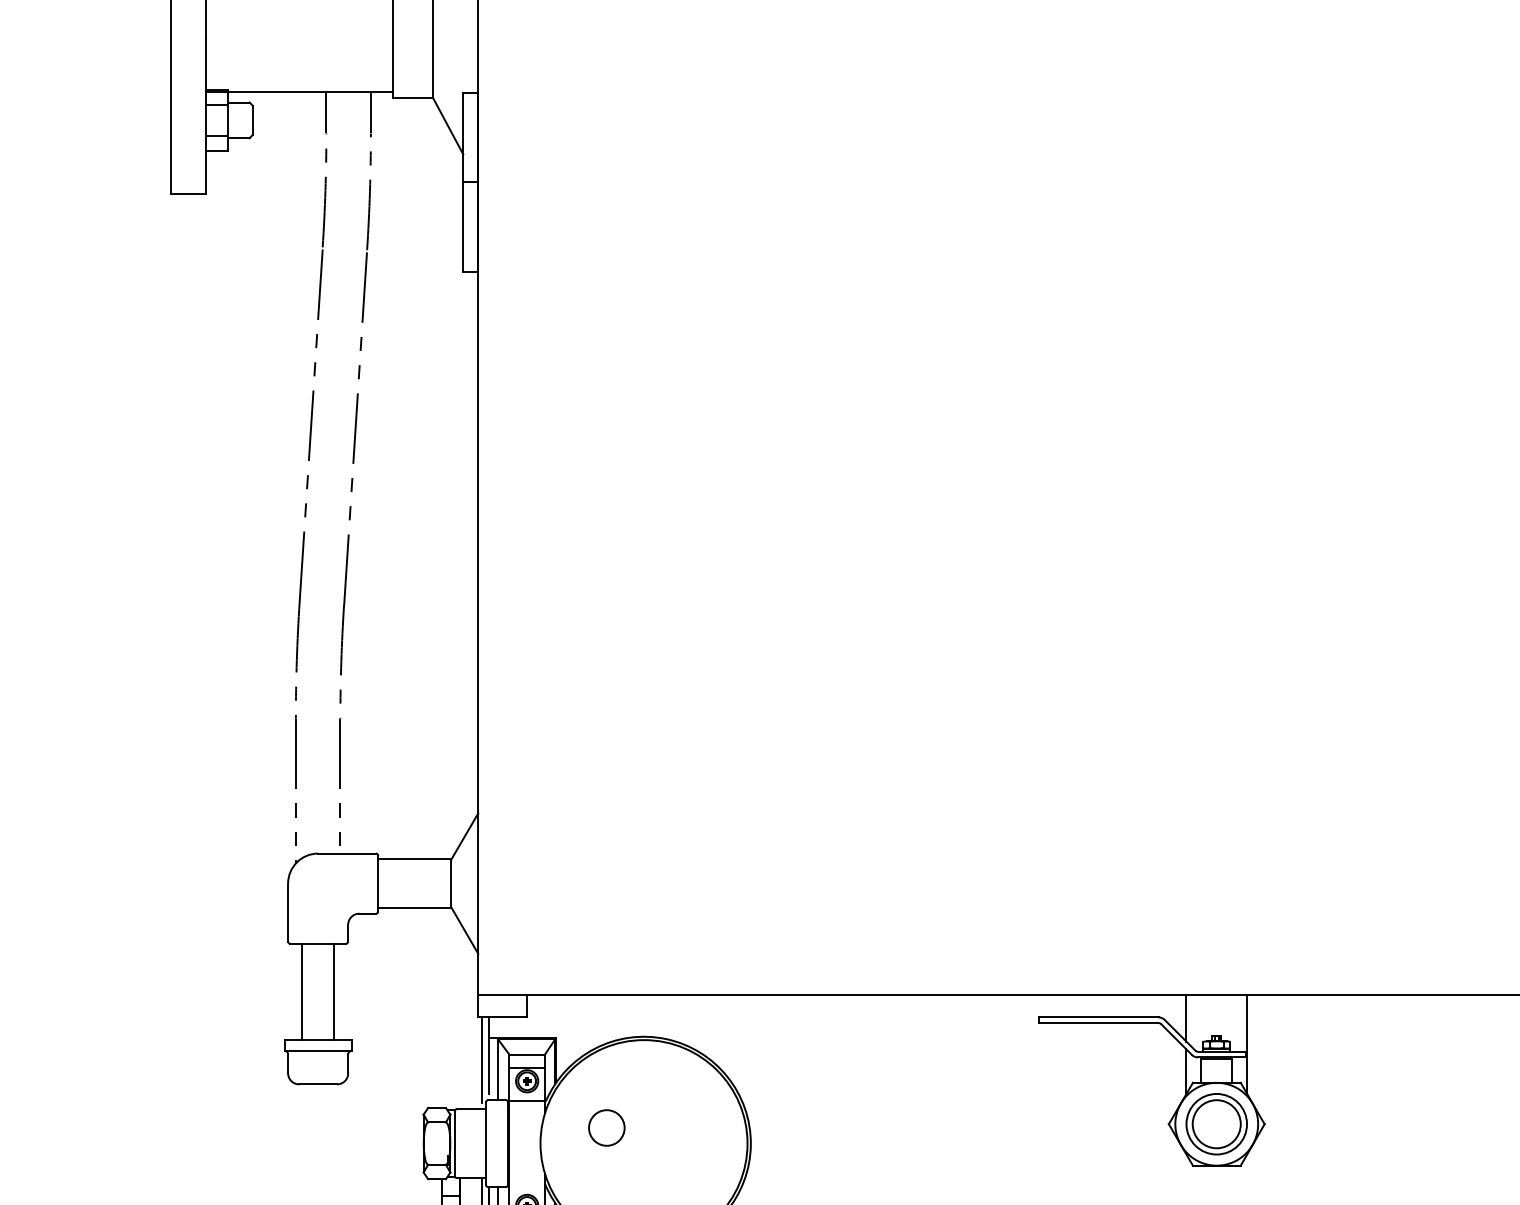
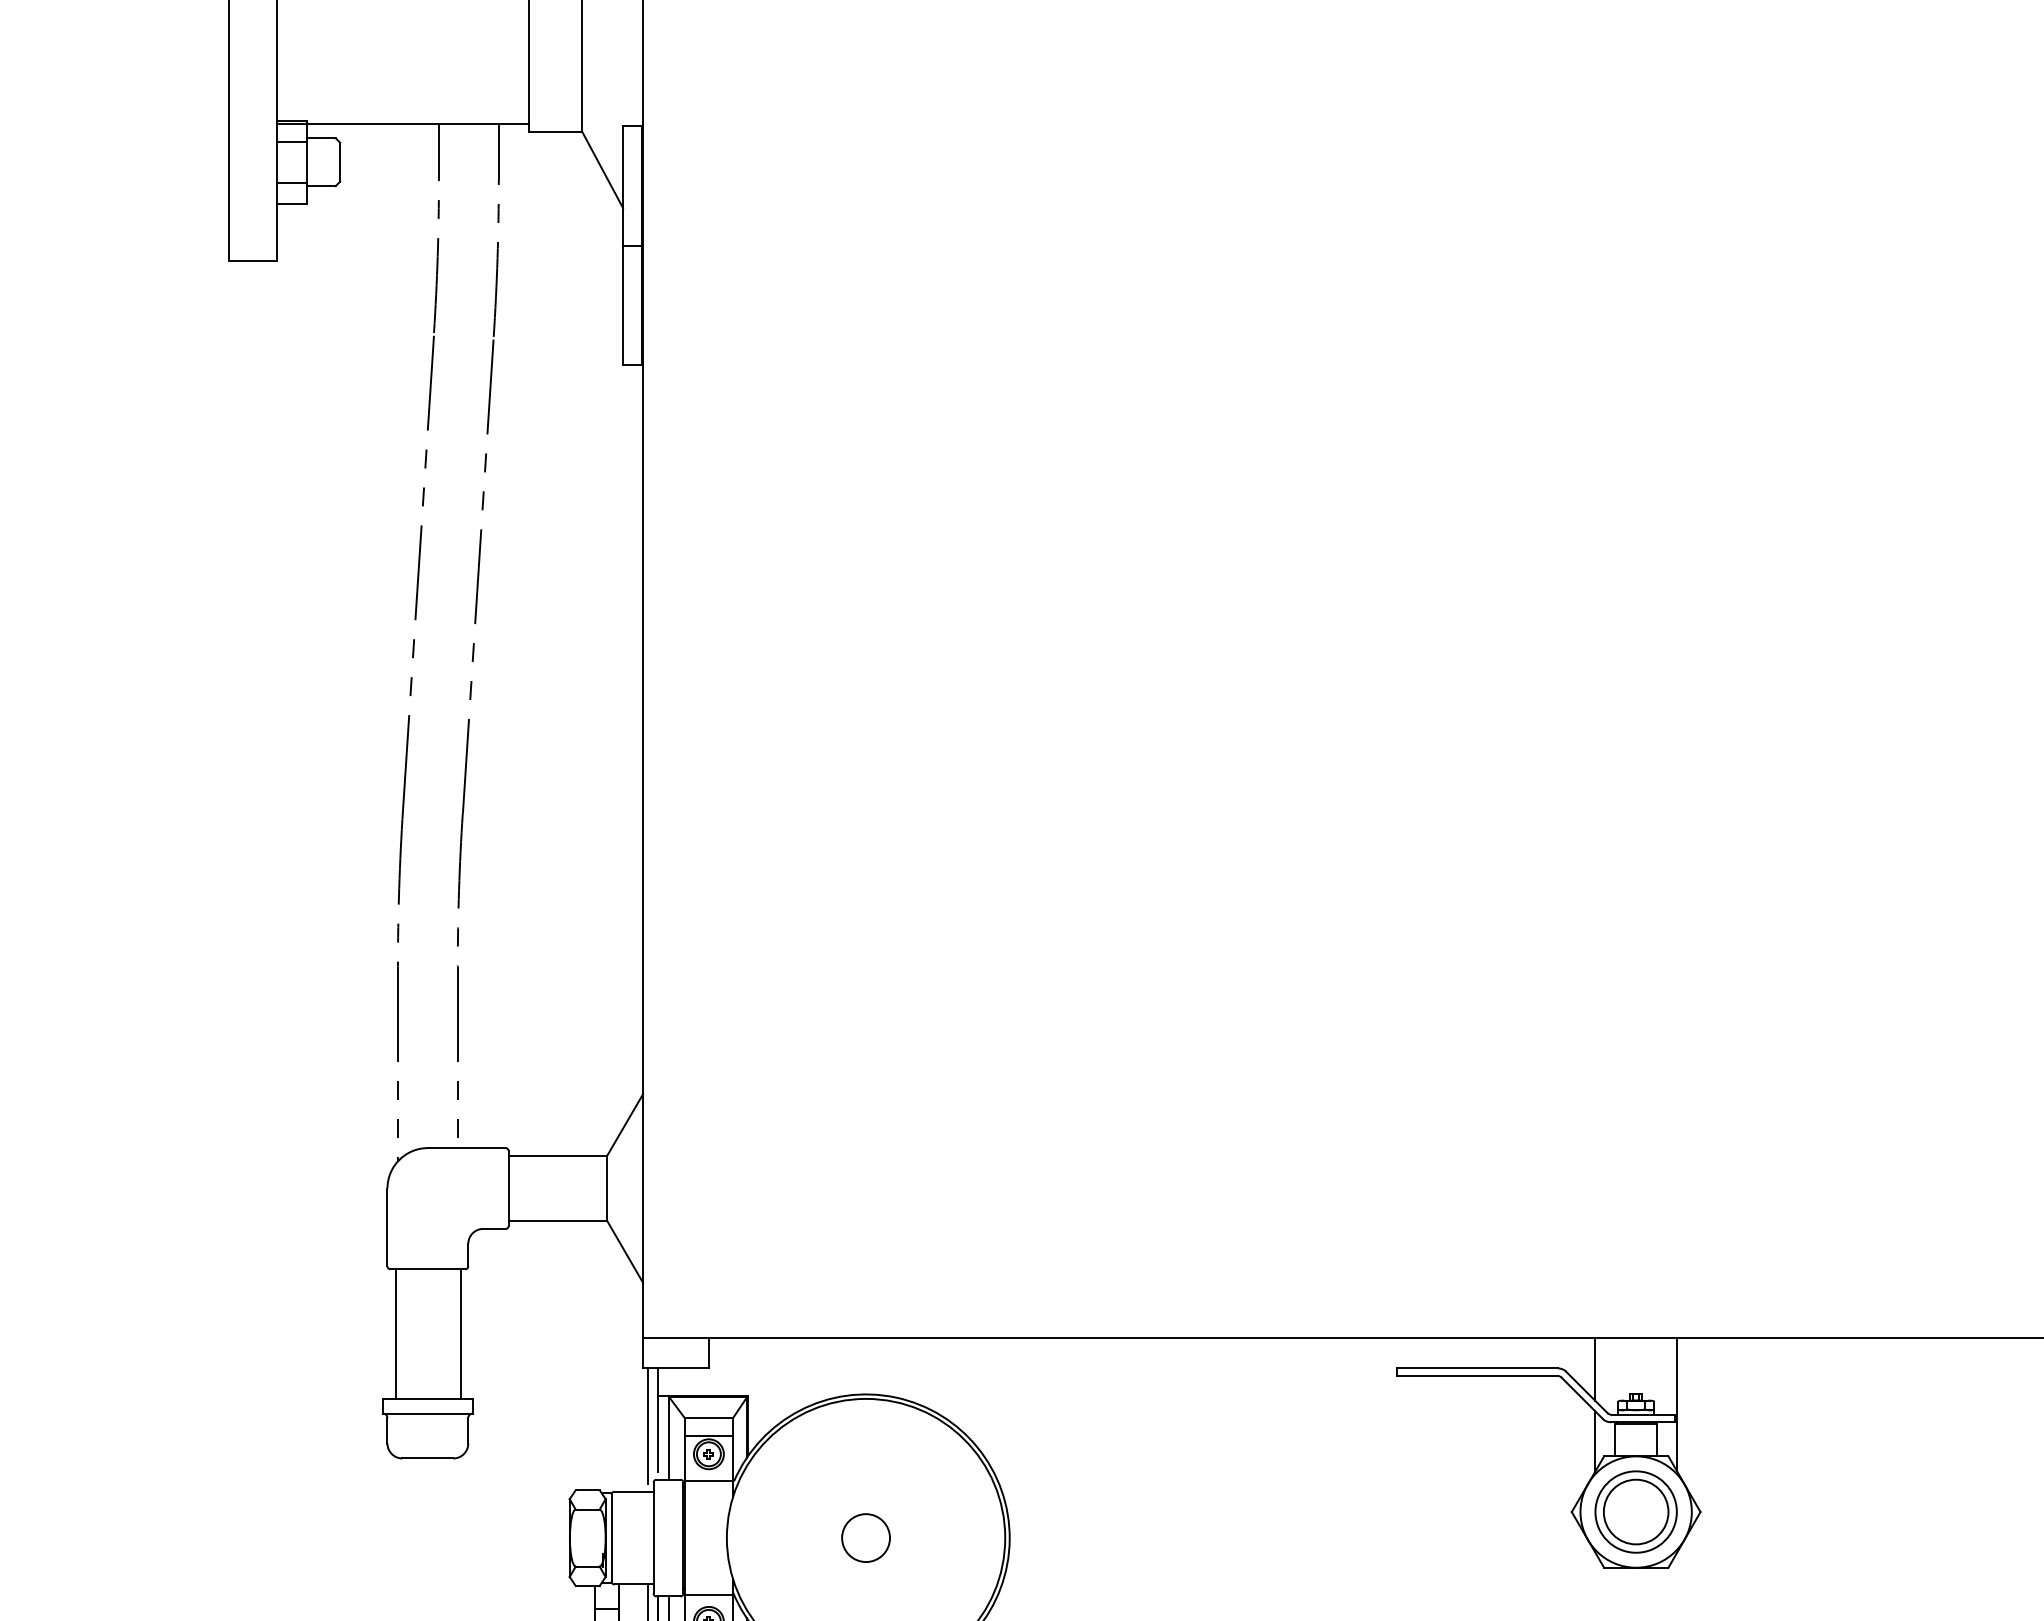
line: (301, 991) -> (460, 1333), moved
line: (333, 991) -> (395, 1333), moved
circle: (606, 1127) -> (865, 1537), moved
line: (526, 1185) -> (708, 1594), added

